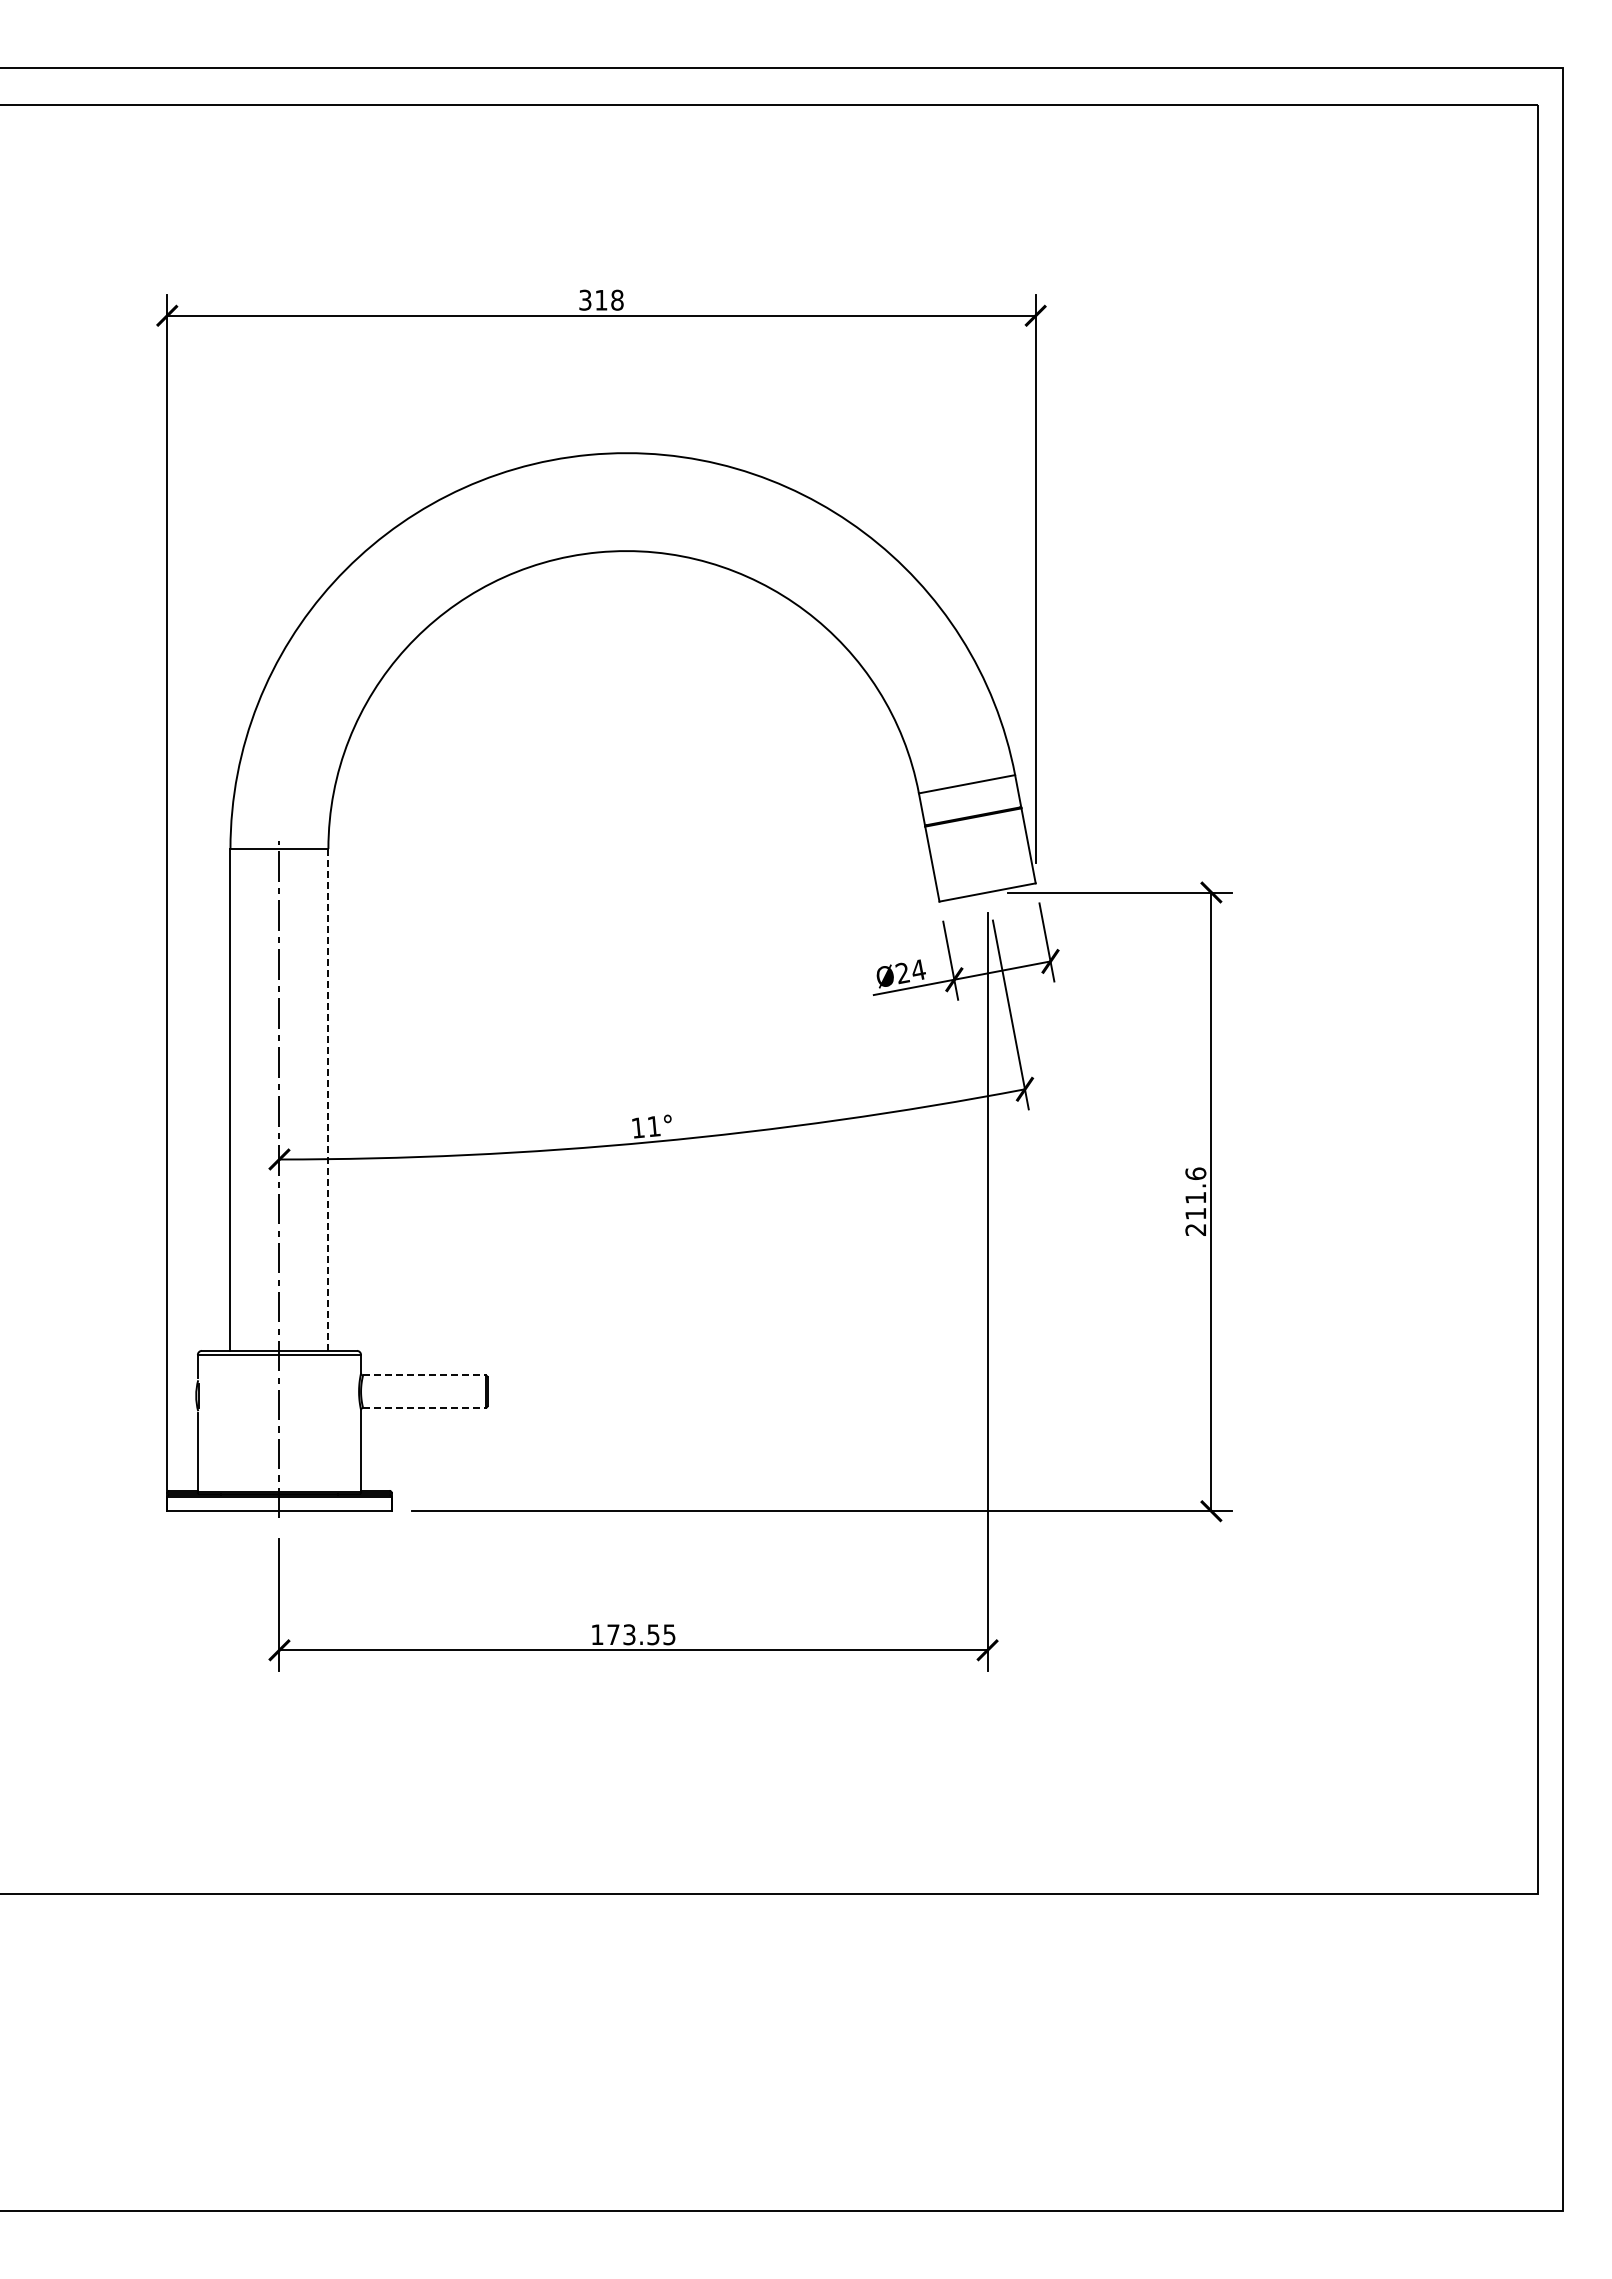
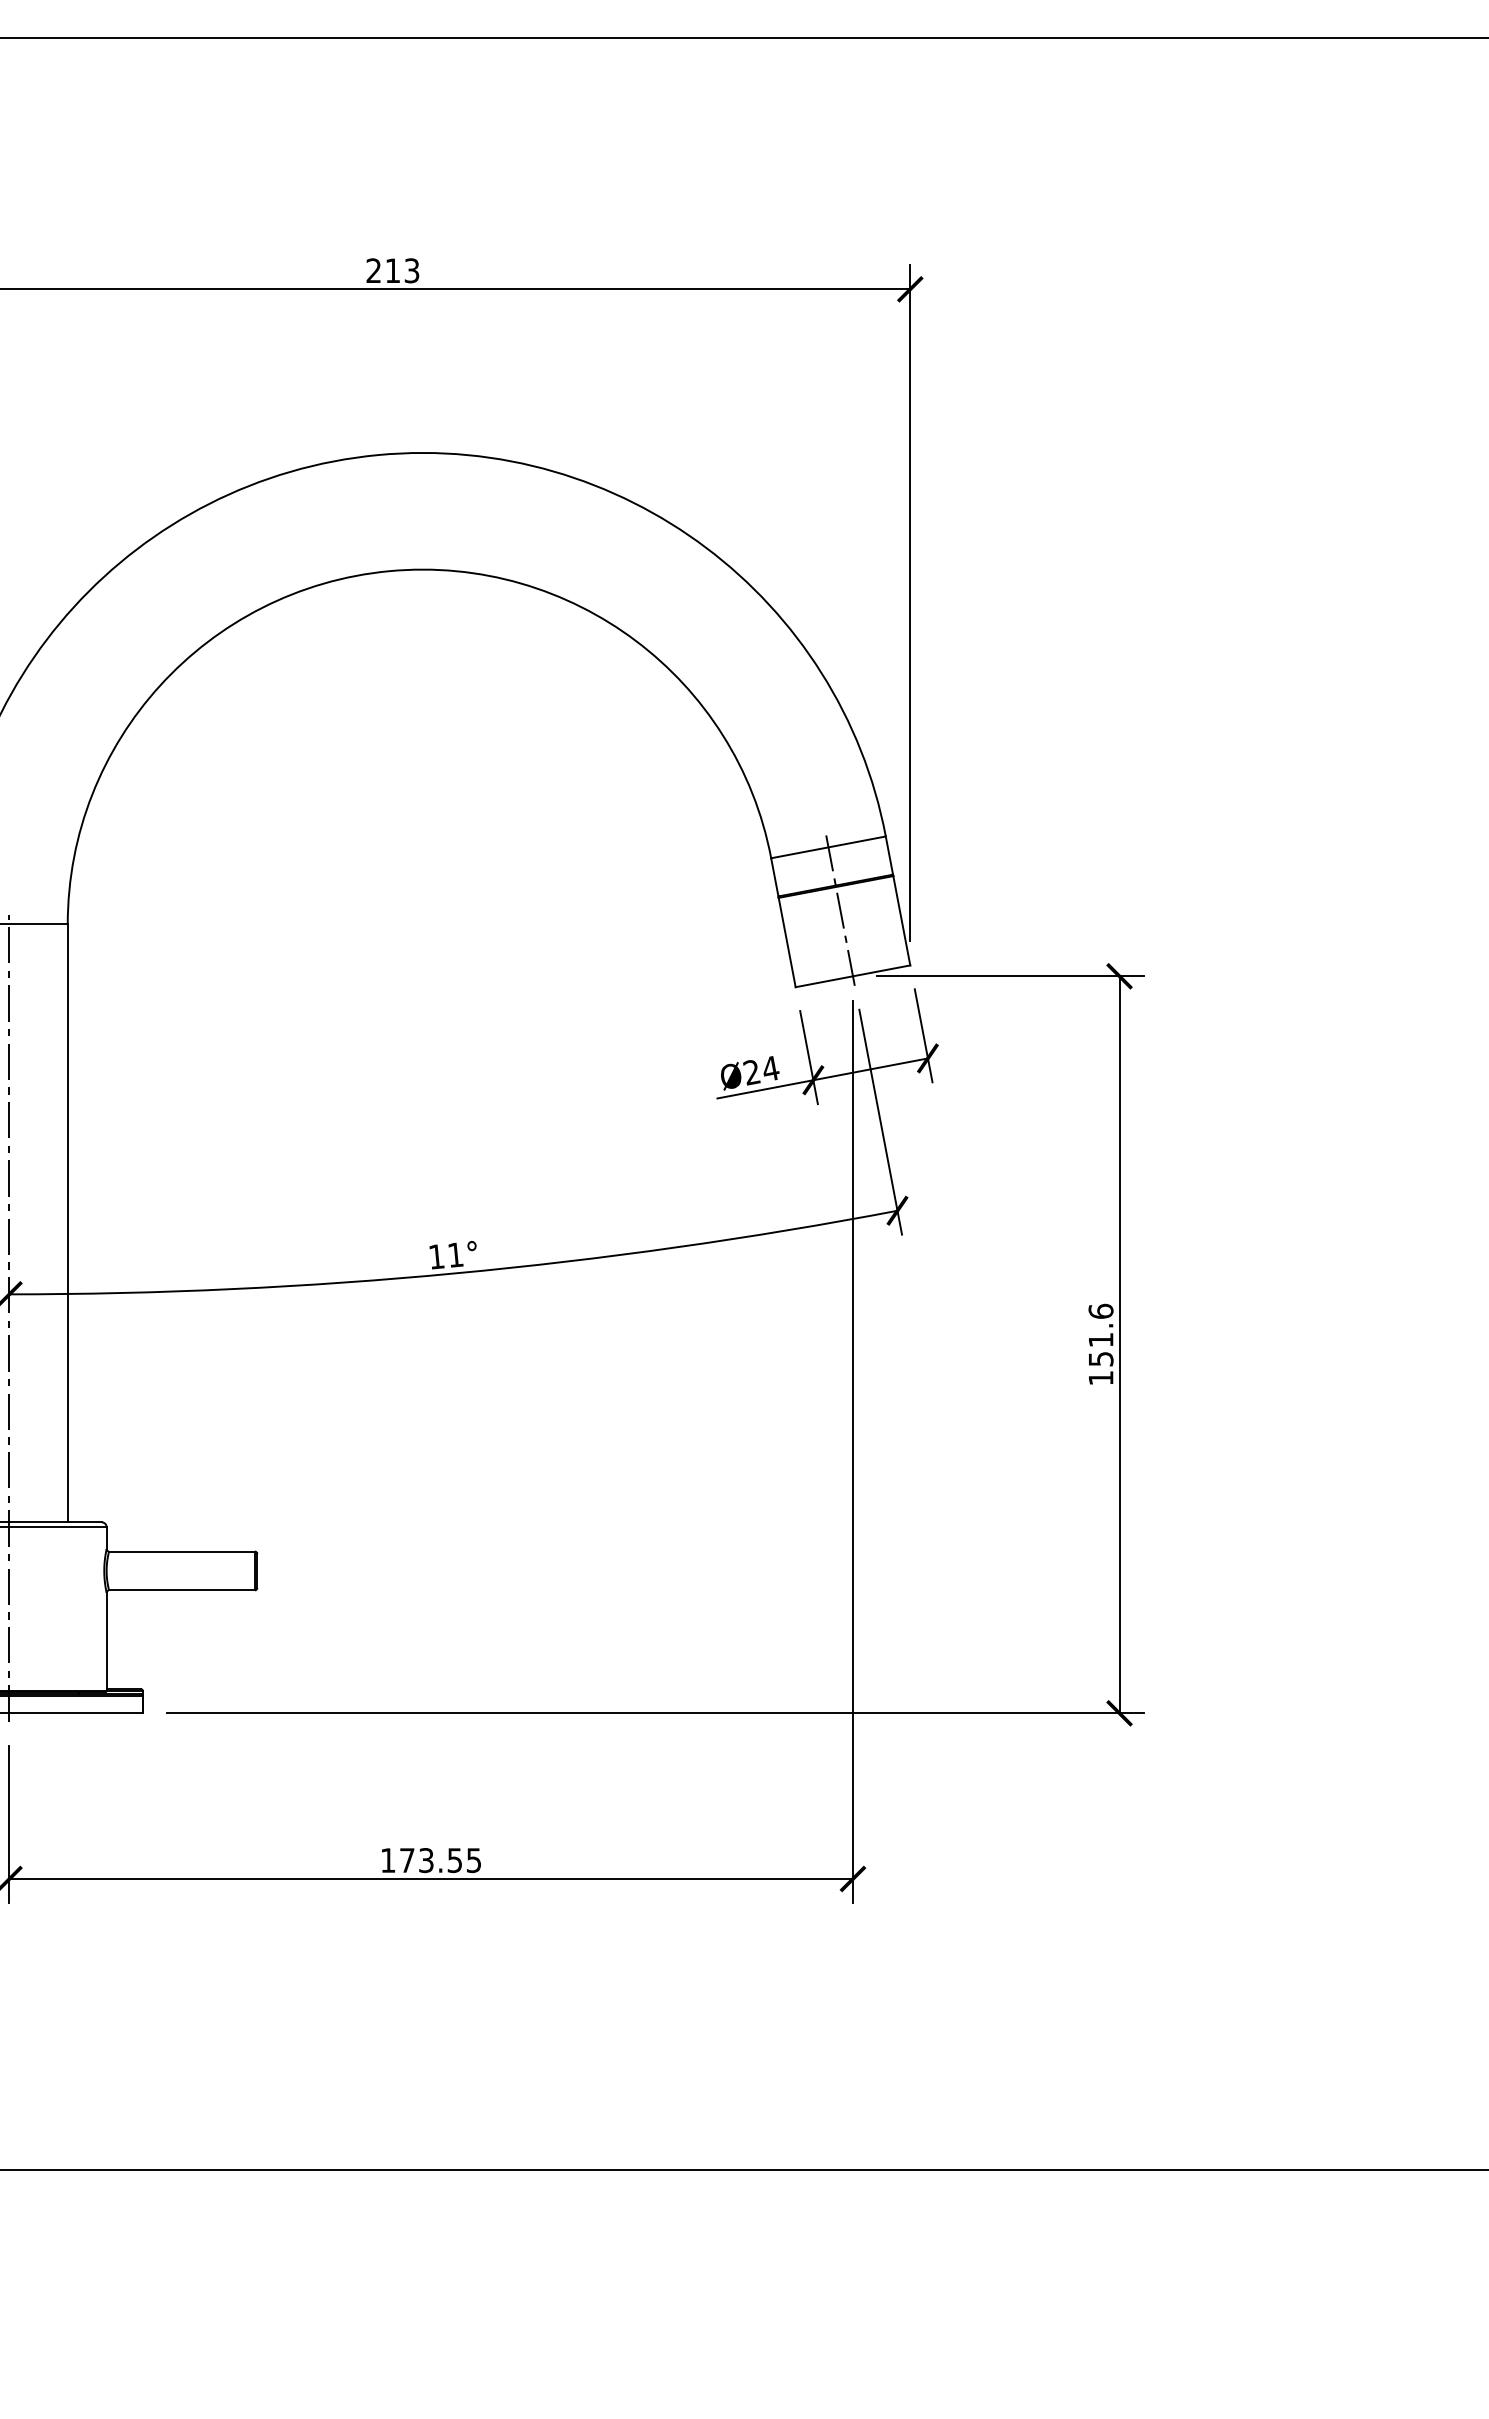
text: (601, 299) -> (393, 269), 318 -> 213
line: (976, 835) -> (839, 908), added
line: (328, 1099) -> (67, 1222), dashed -> solid
text: (1195, 1221) -> (1100, 1368), 211.6 -> 151.6
line: (424, 1375) -> (182, 1551), dashed -> solid
line: (424, 1408) -> (182, 1590), dashed -> solid

